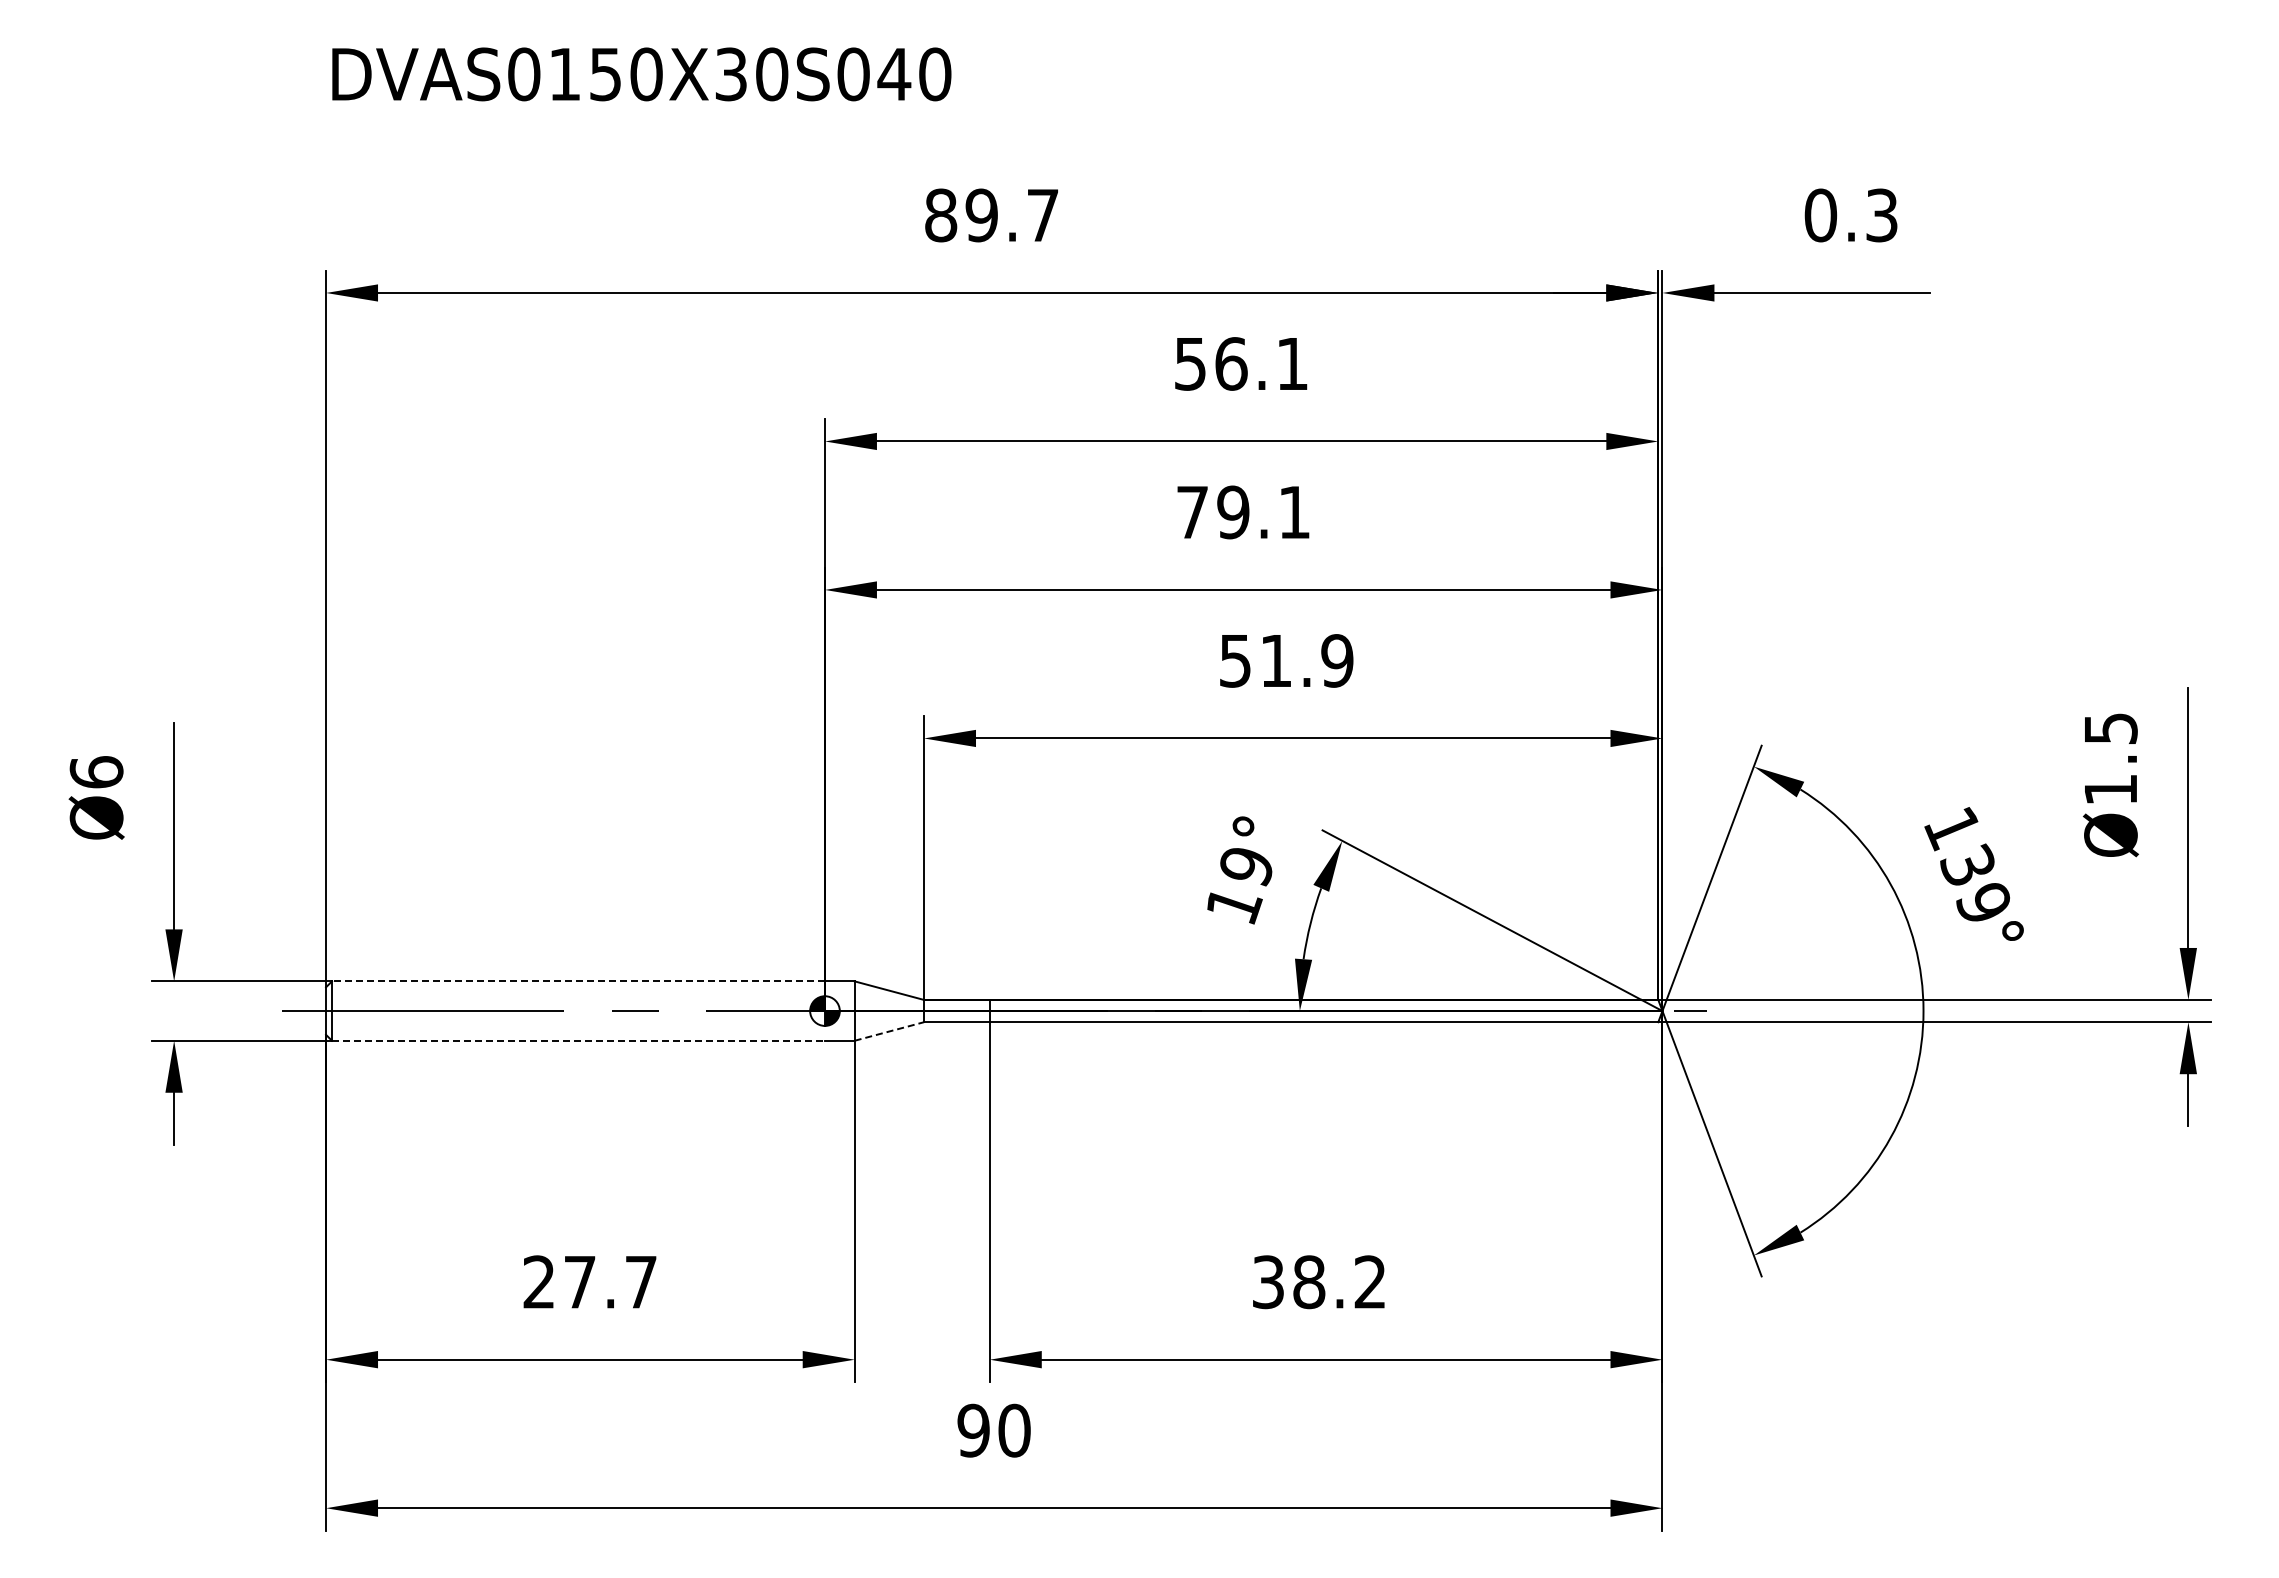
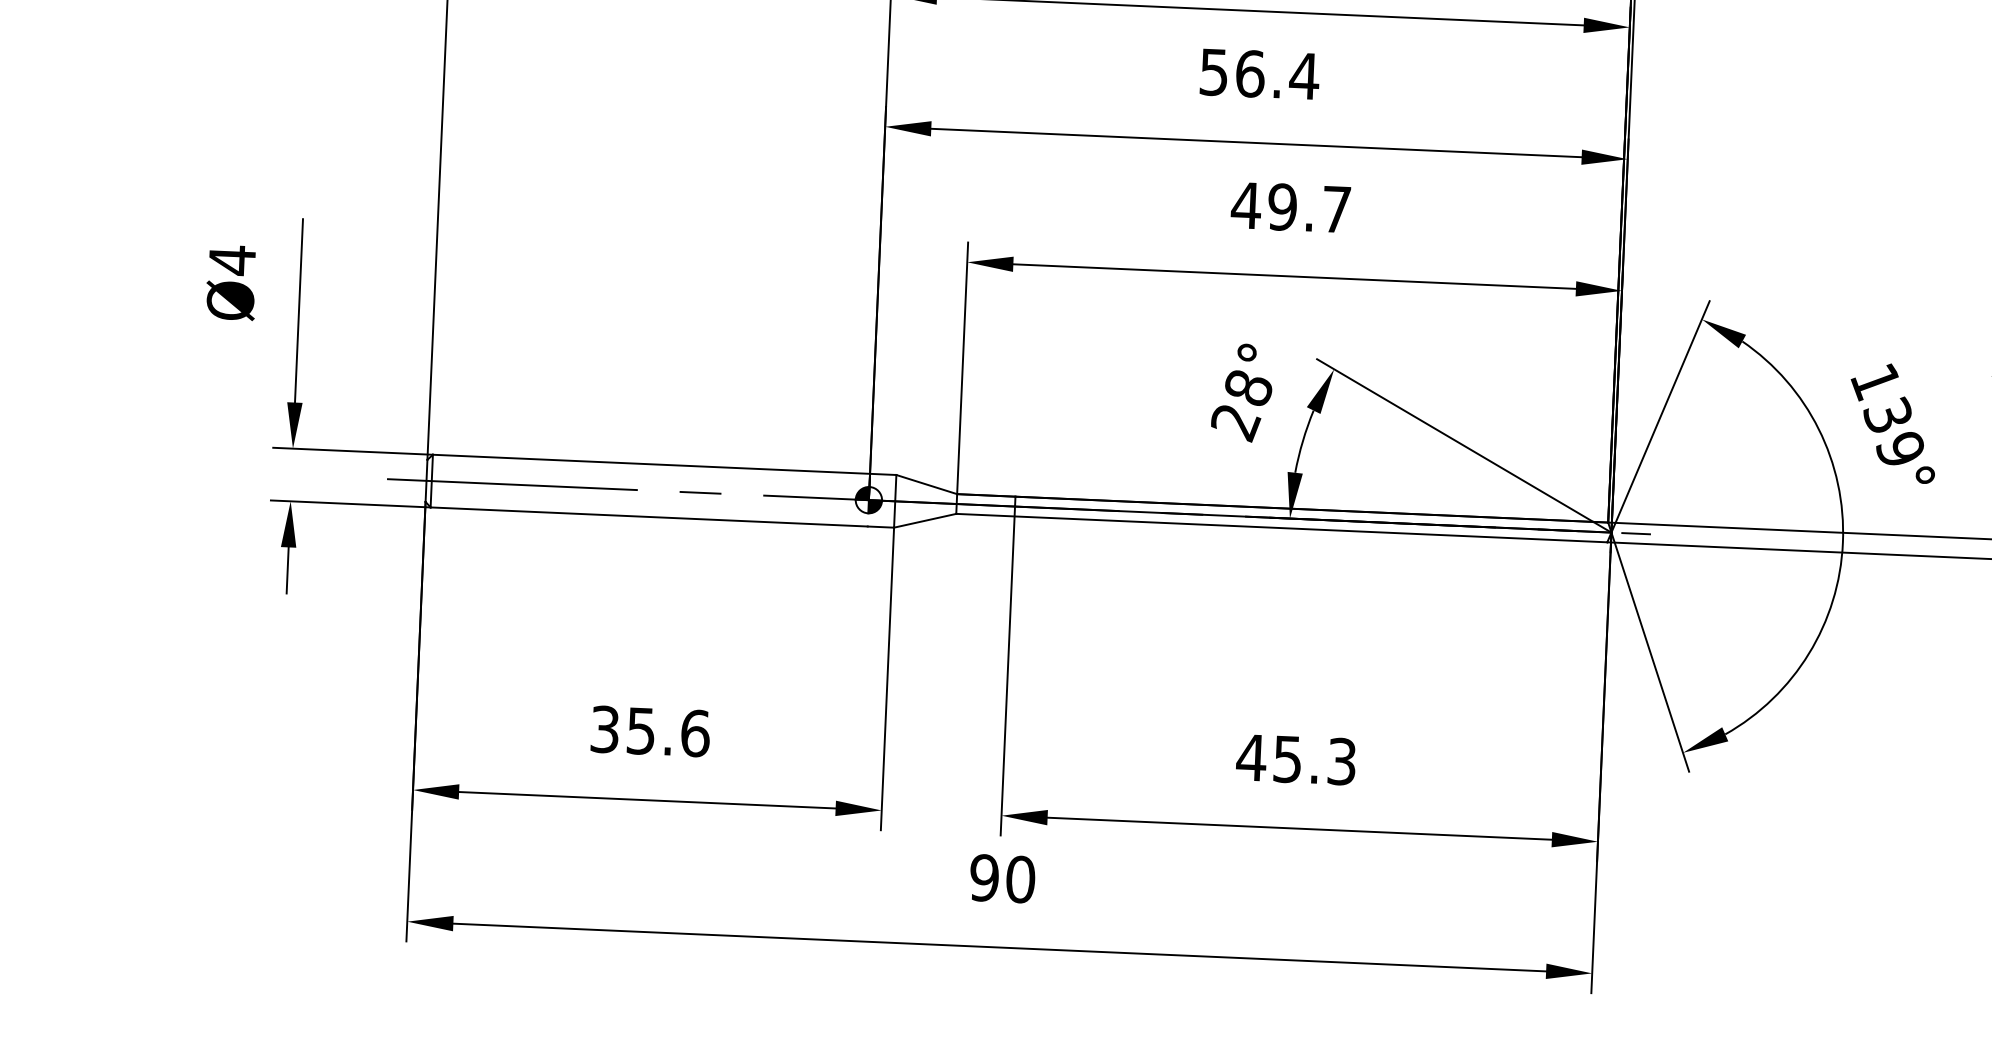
text: (1244, 512) -> (1260, 74), 79.1 -> 56.4
text: (1285, 660) -> (1290, 207), 51.9 -> 49.7
text: (96, 772) -> (232, 260), Ø6 -> Ø4
text: (1239, 886) -> (1241, 405), 19° -> 28°
line: (578, 981) -> (651, 464), dashed -> solid
line: (889, 1031) -> (925, 520), dashed -> solid
line: (579, 1040) -> (650, 516), dashed -> solid
text: (590, 1282) -> (650, 731), 27.7 -> 35.6
text: (1318, 1282) -> (1295, 759), 38.2 -> 45.3

